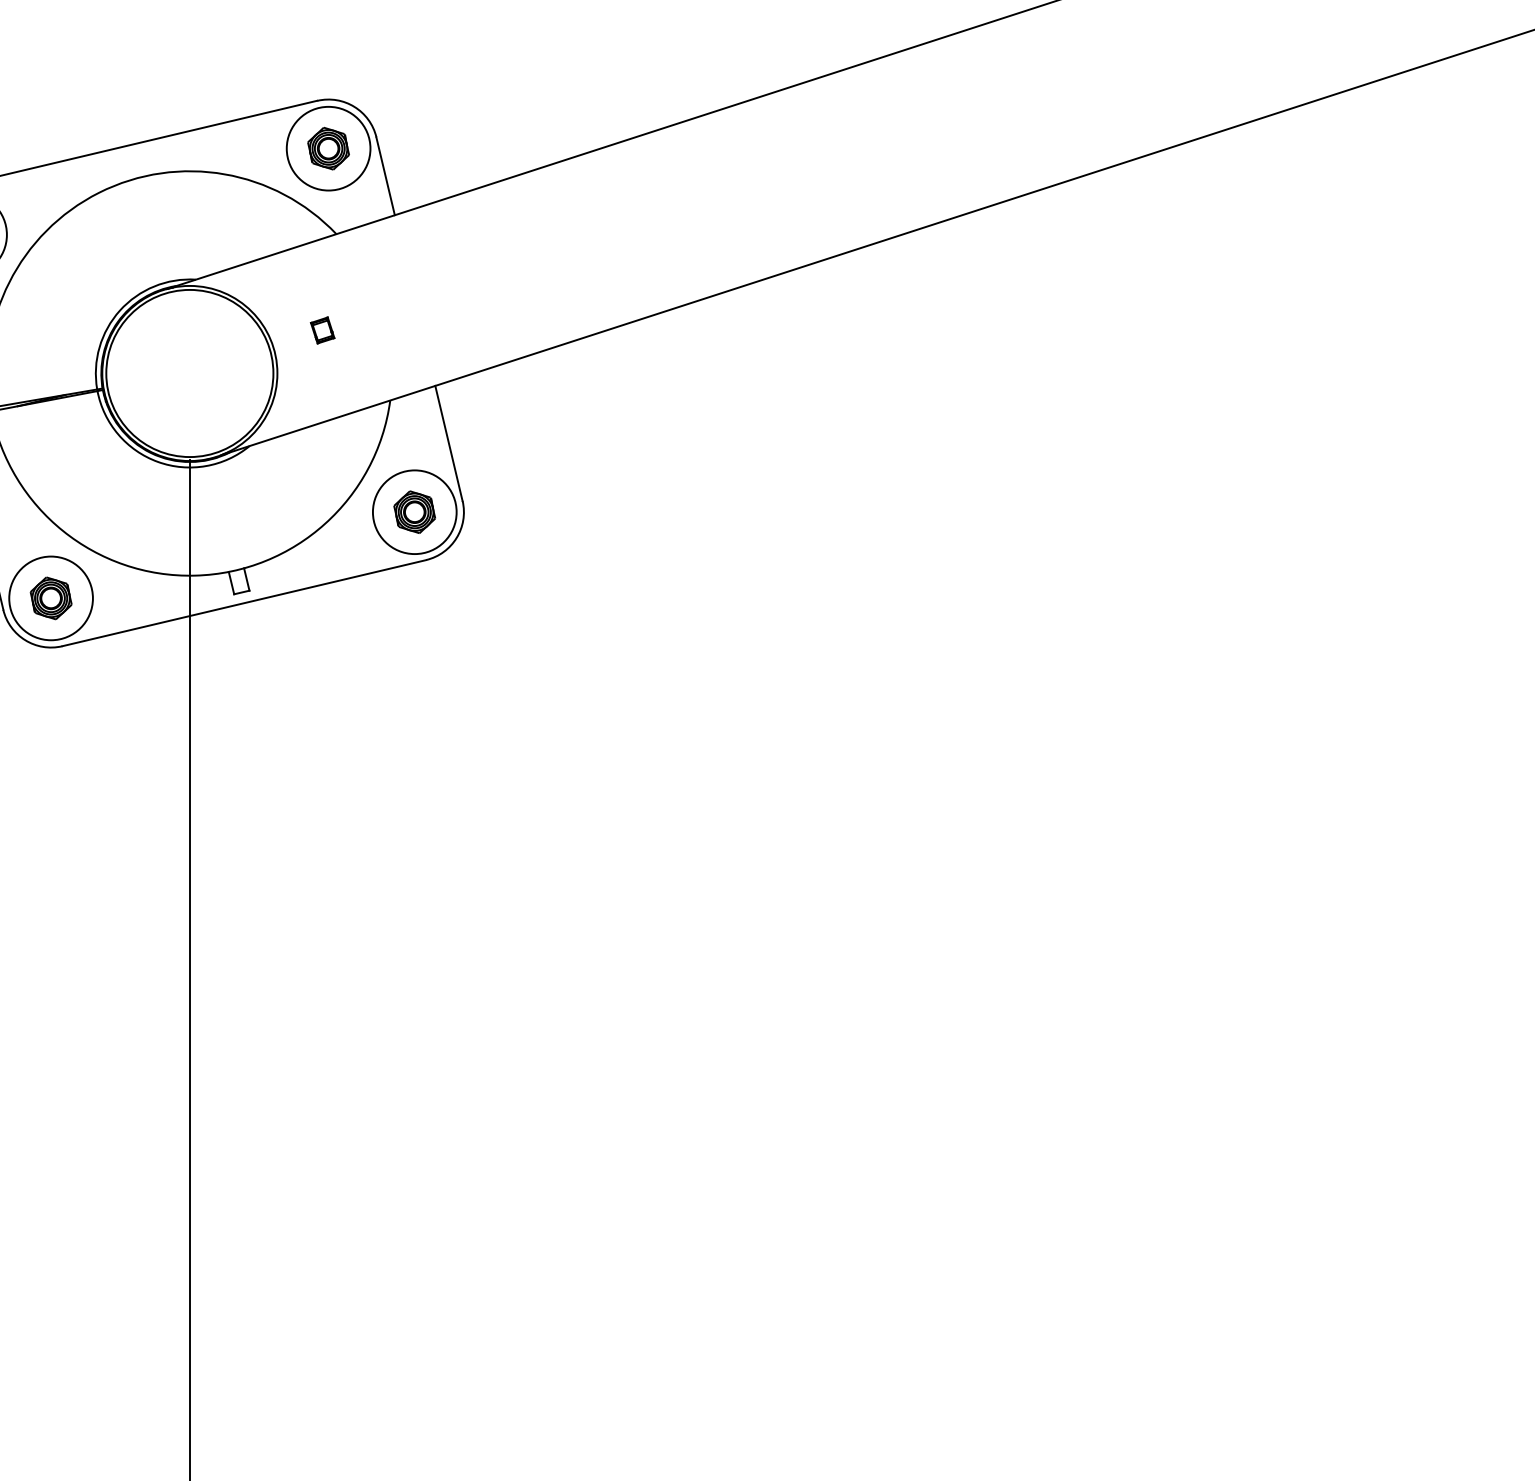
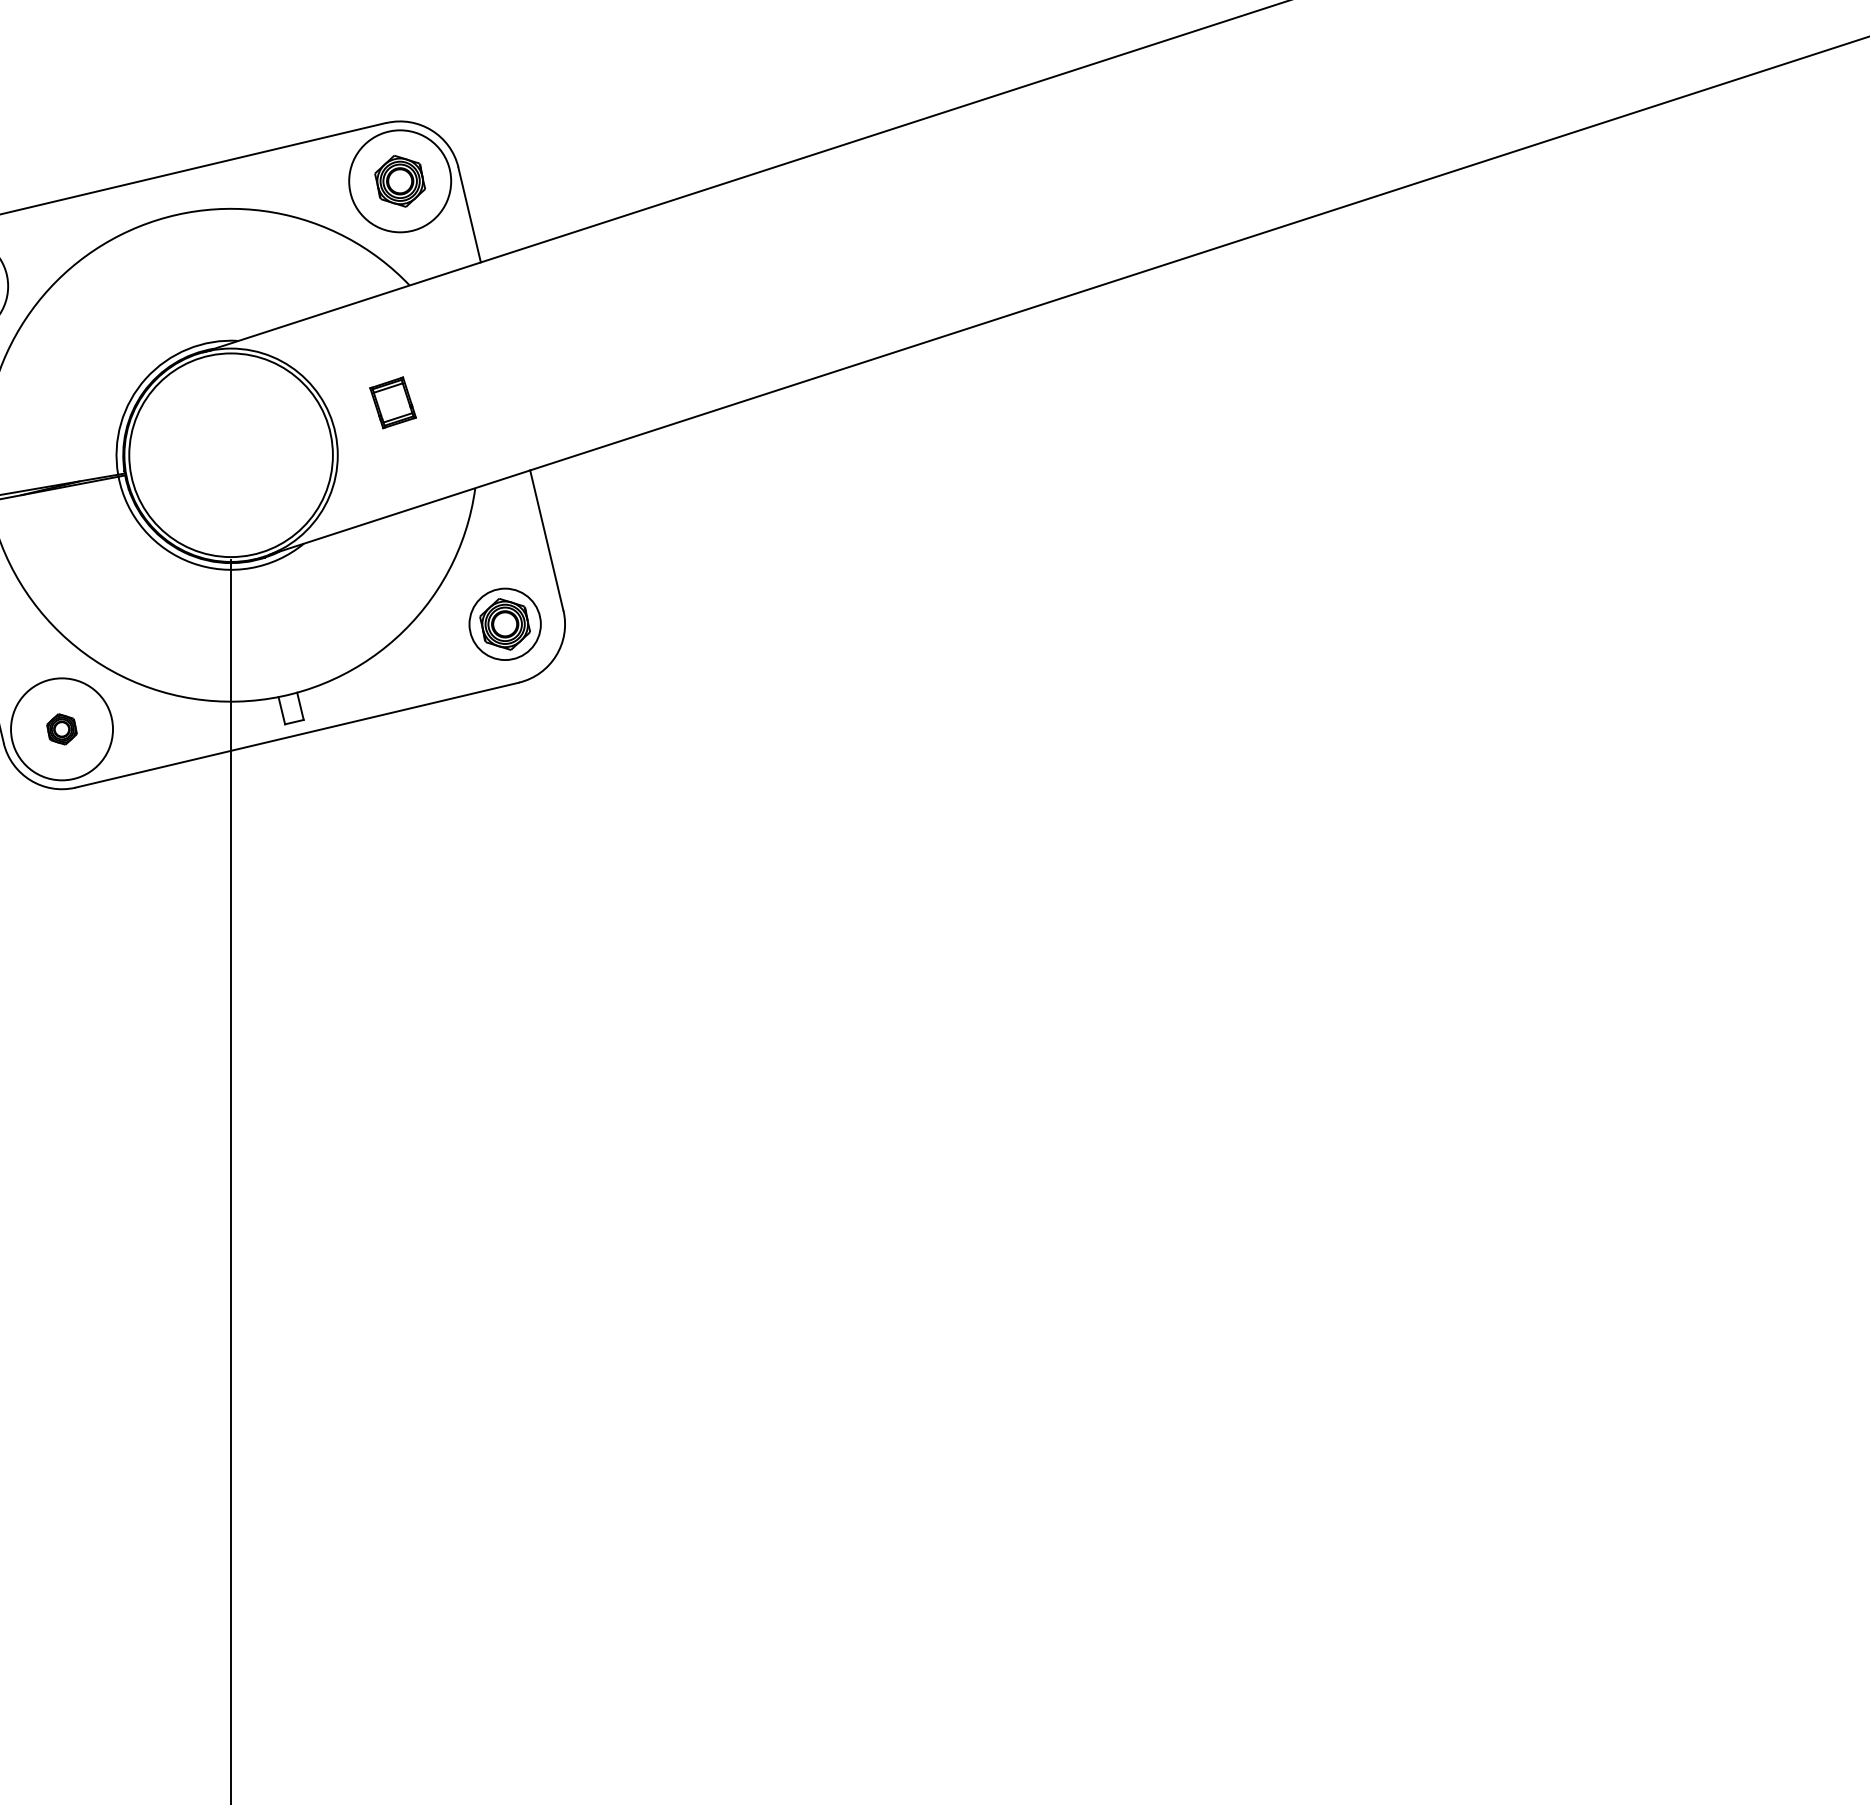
part: (322, 330) -> (392, 402), size x1.6
circle: (414, 512) -> (504, 624), size x0.7
part: (50, 598) -> (61, 729), size x0.6

